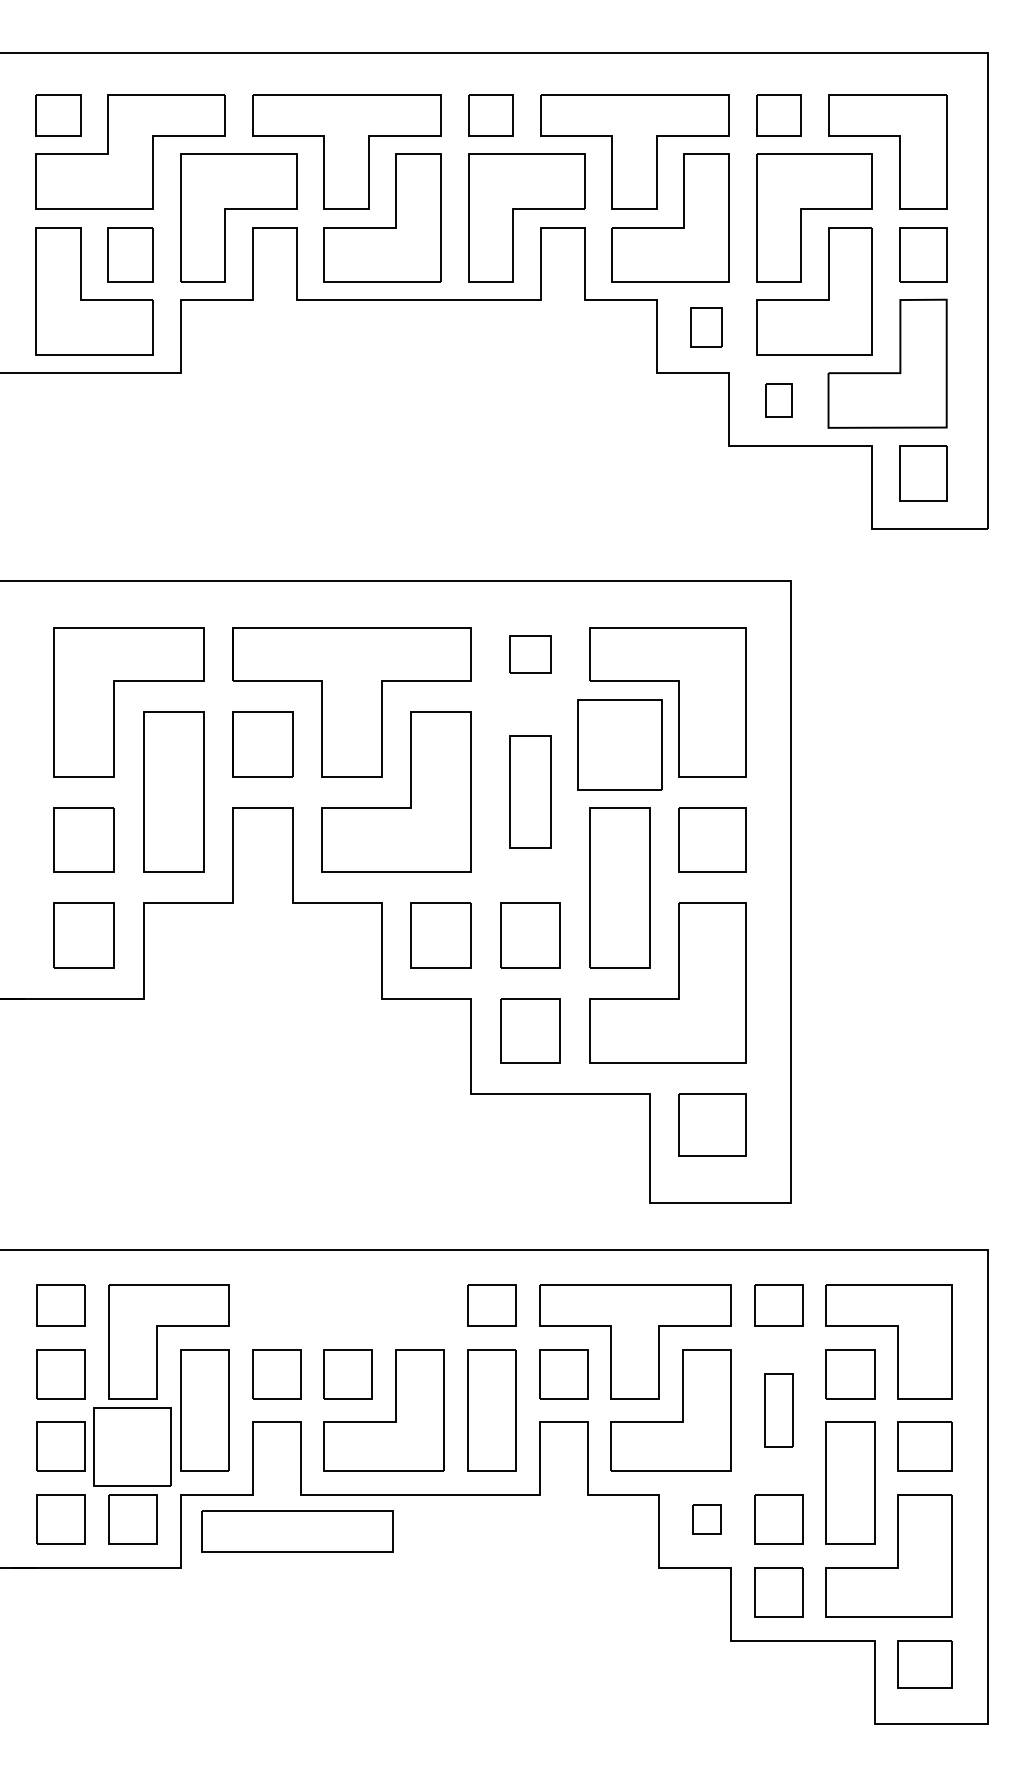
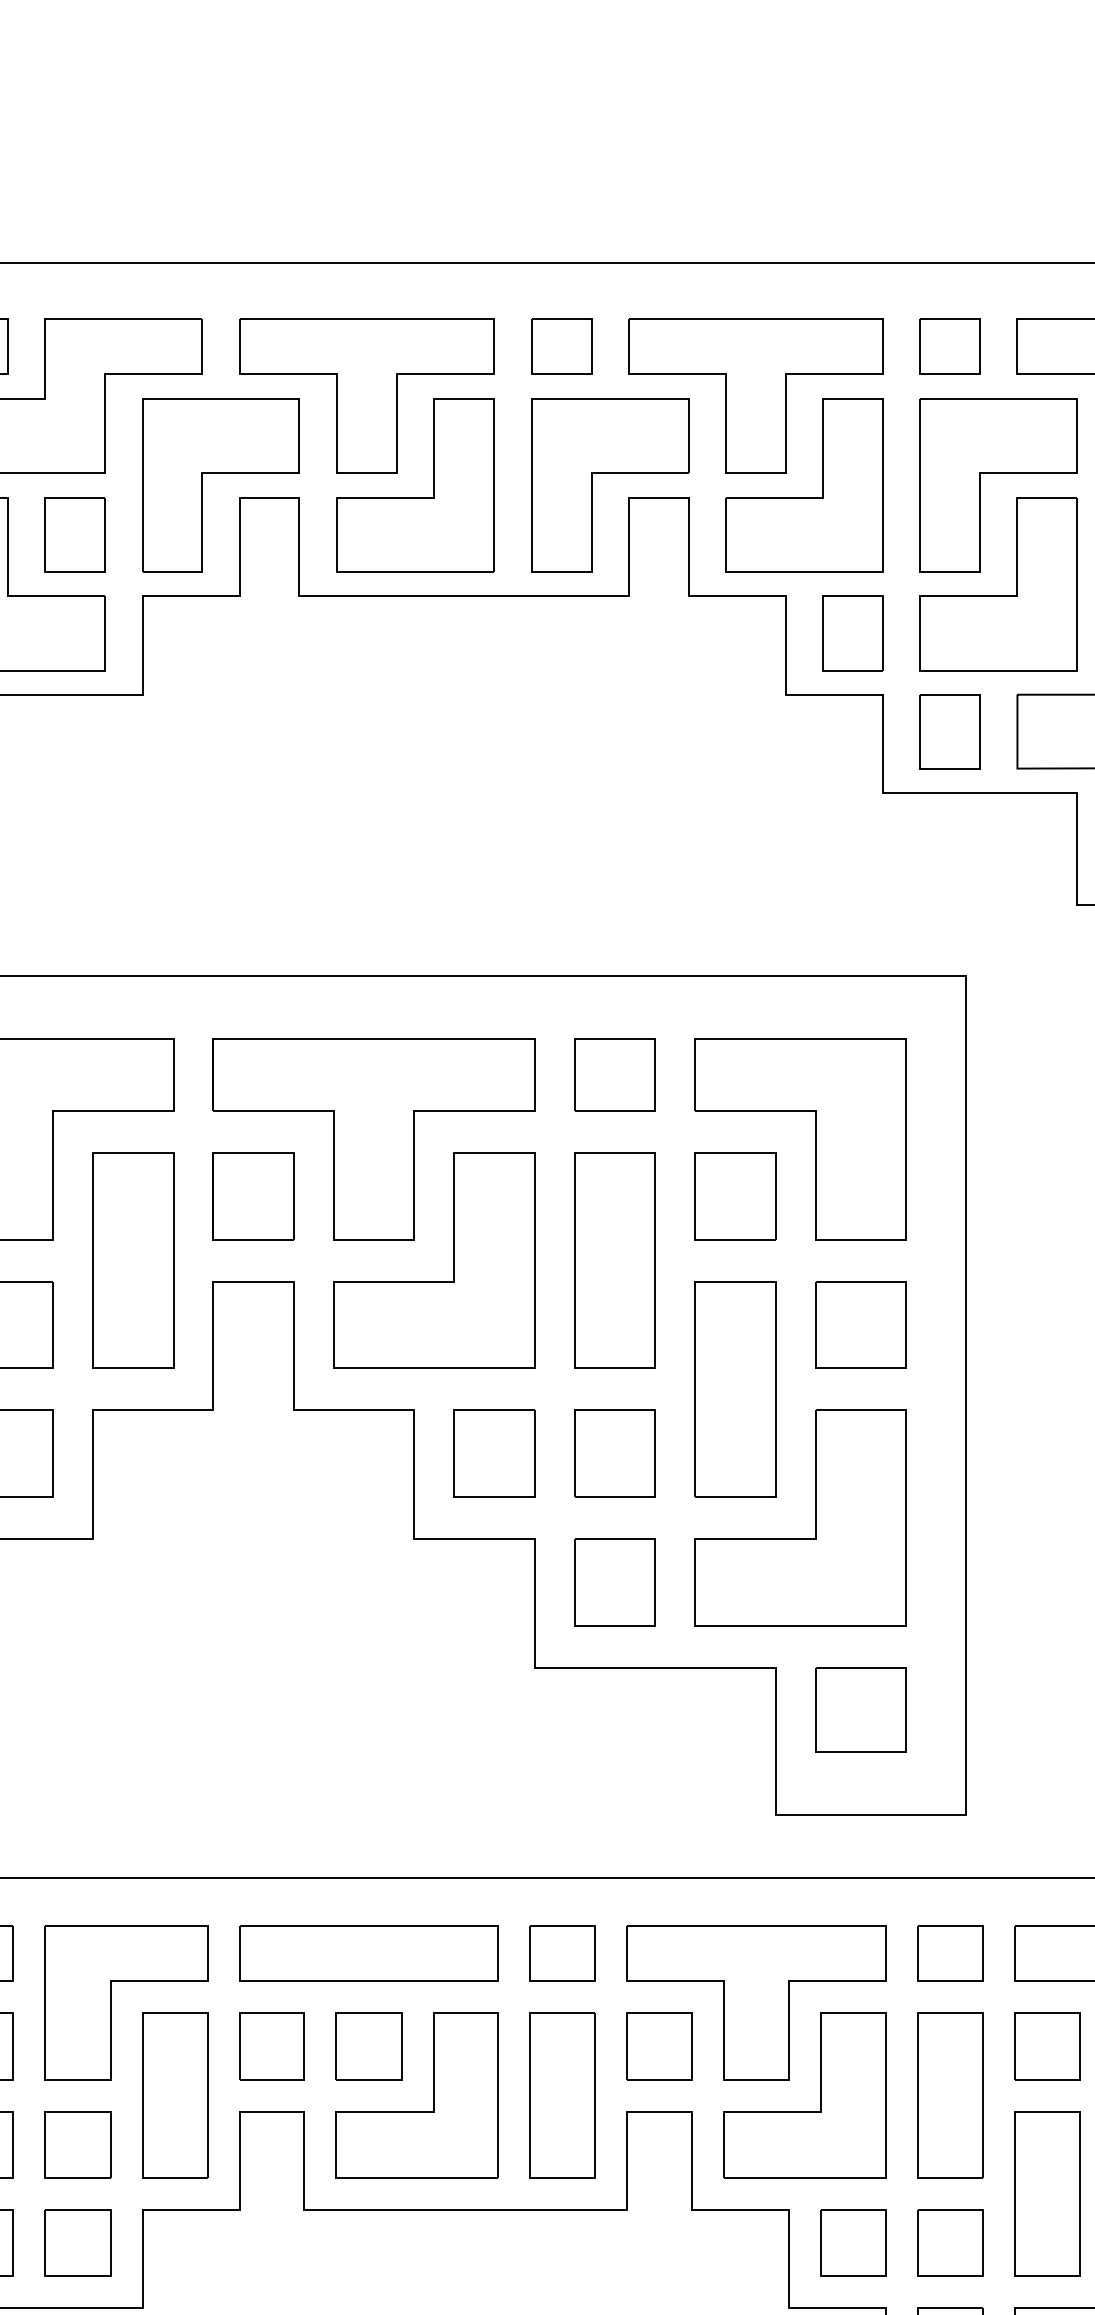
part: (706, 327) -> (852, 633), size x1.43
part: (778, 400) -> (949, 731), size x1.67
part: (530, 654) -> (614, 1074), size x1.43
part: (619, 744) -> (735, 1196), size x0.71
part: (530, 791) -> (614, 1259), size x1.43
part: (778, 1410) -> (949, 2095), size x1.67
part: (132, 1446) -> (77, 2144), size x0.62
part: (706, 1519) -> (852, 2242), size x1.67
part: (297, 1531) -> (369, 1953), moved

